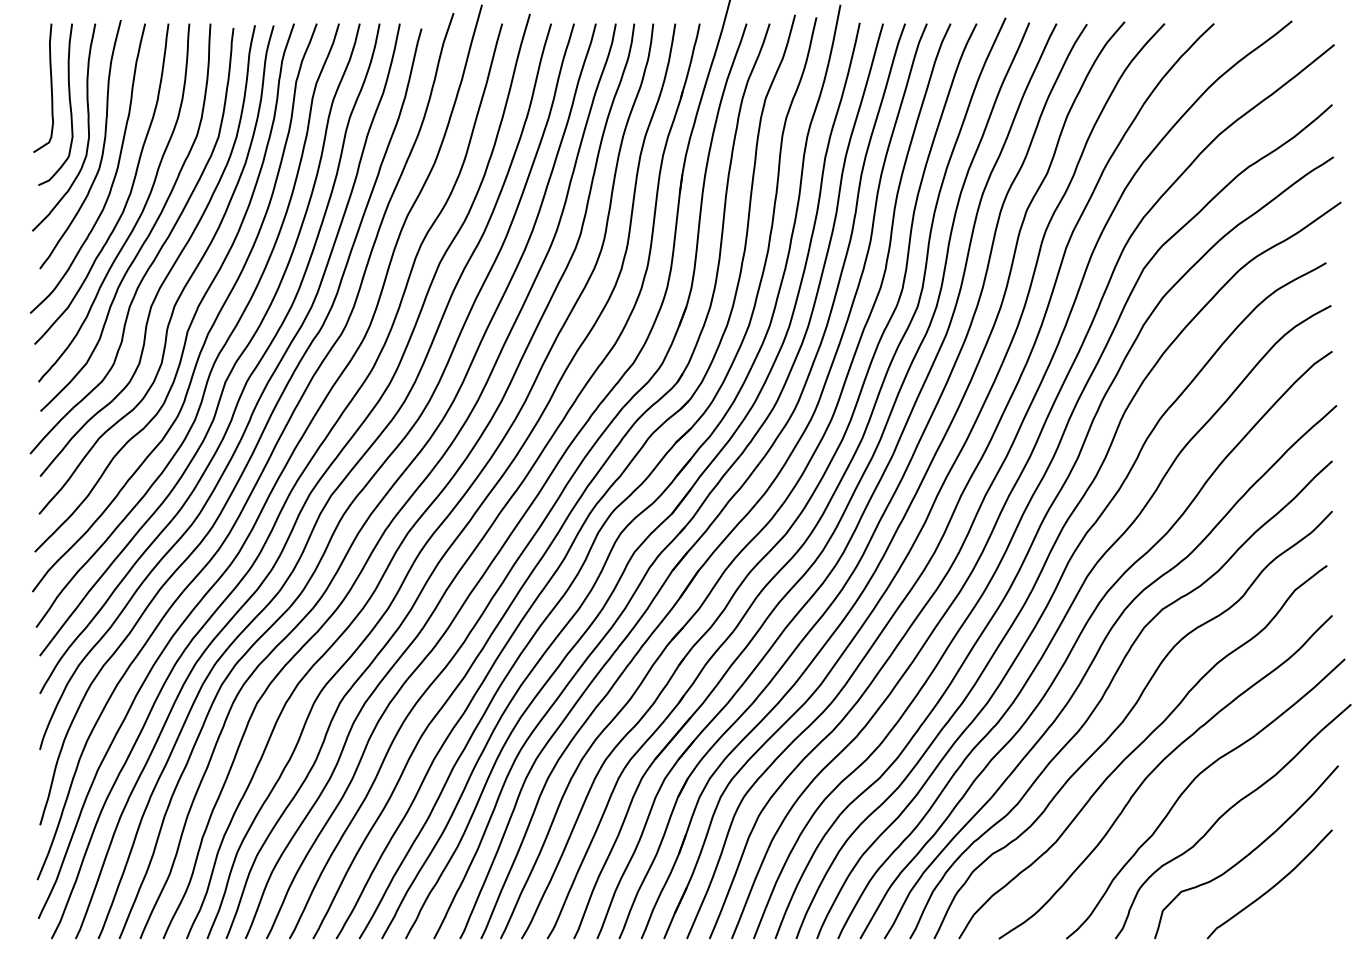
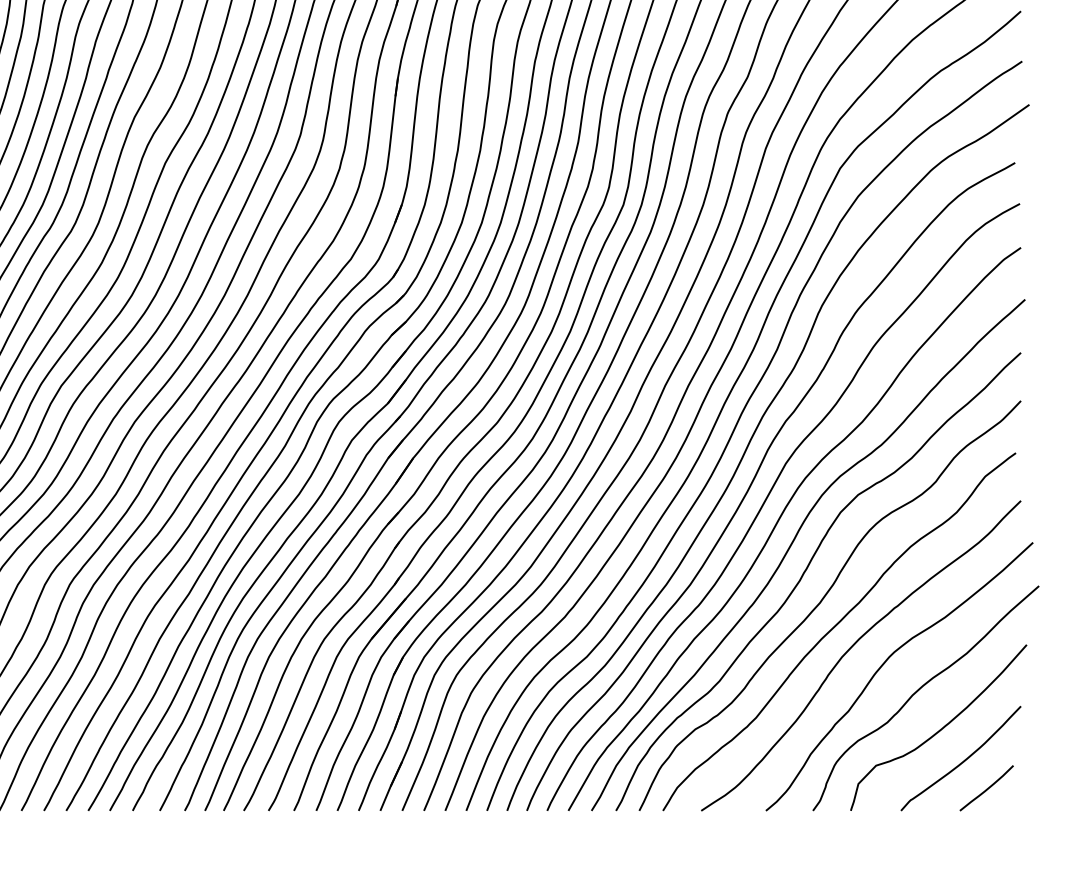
curve: (1296, 915) -> (986, 788), added

